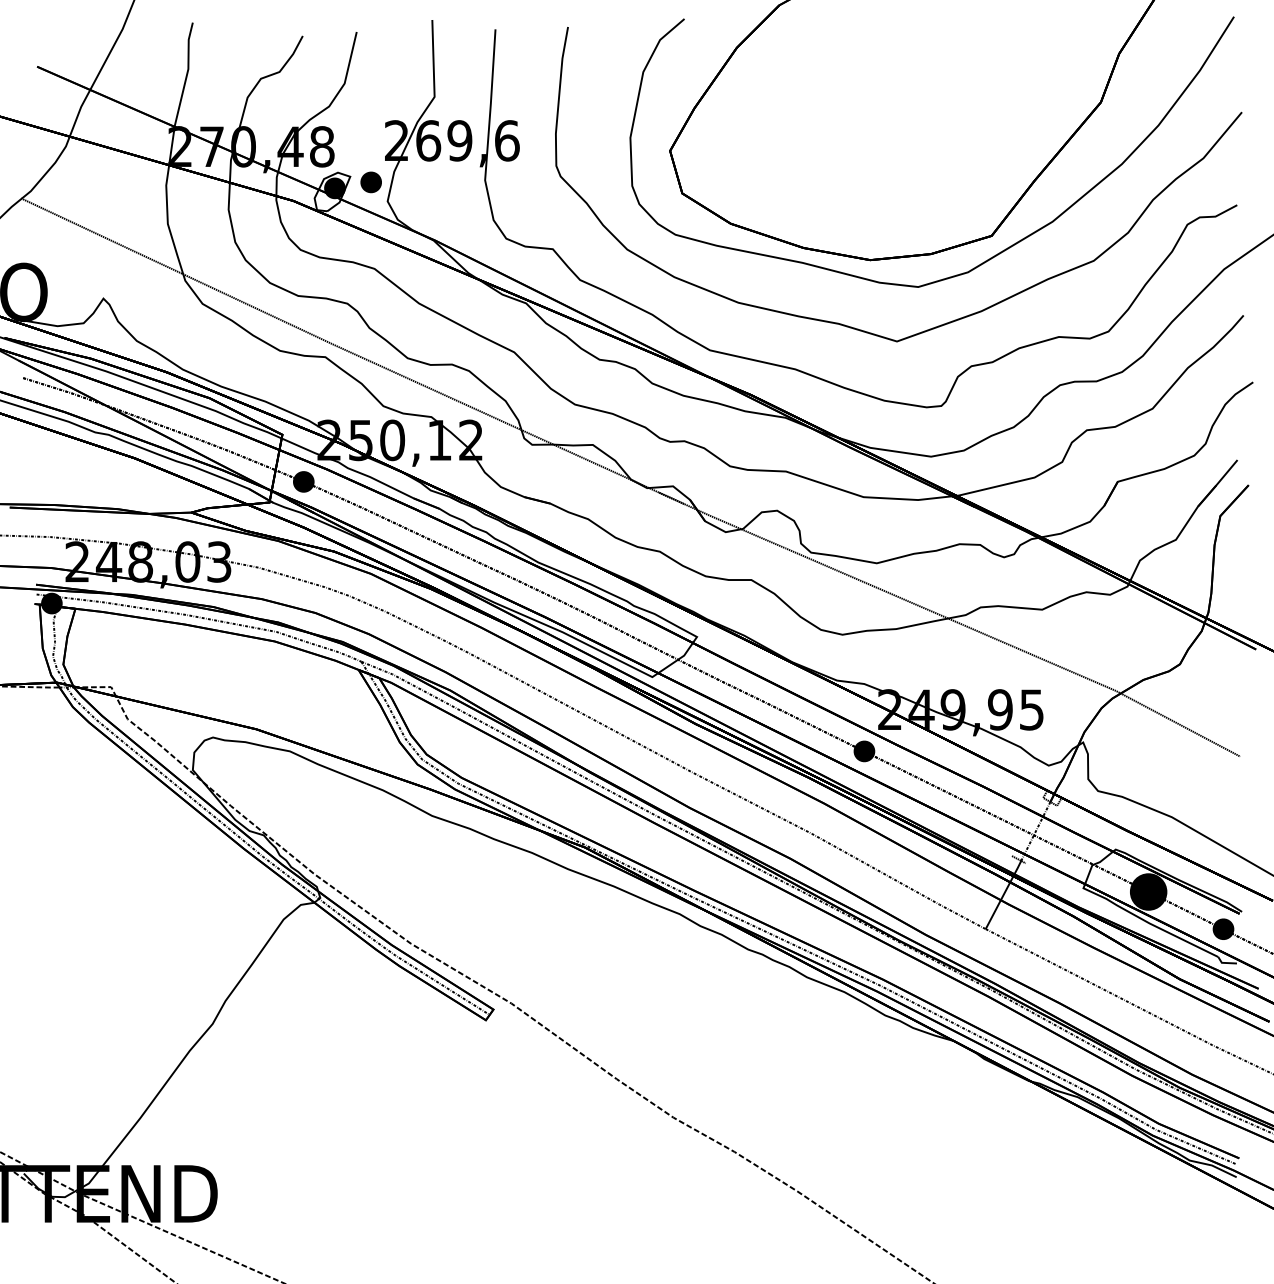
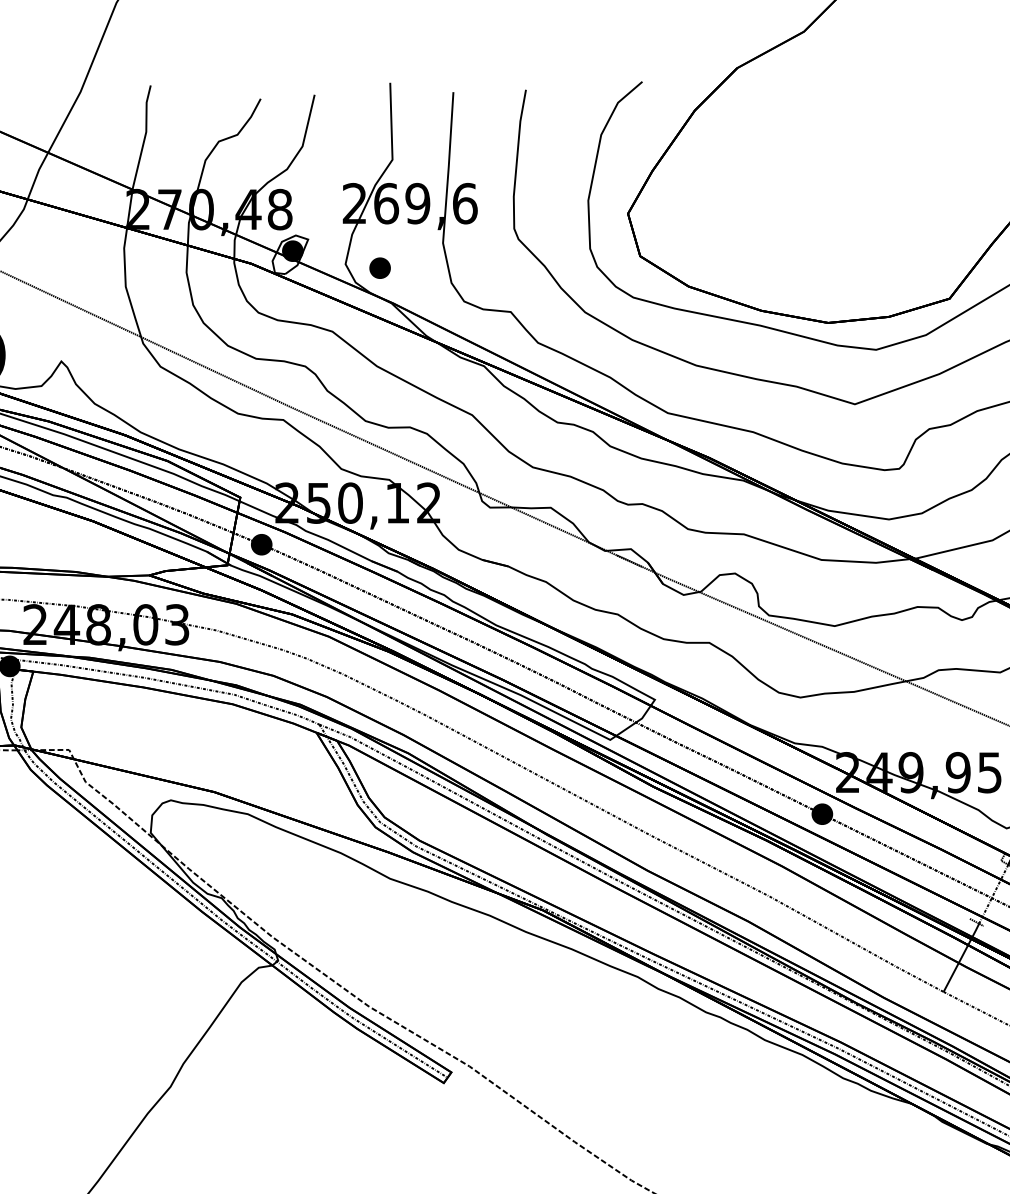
part: (370, 182) -> (379, 268), moved

